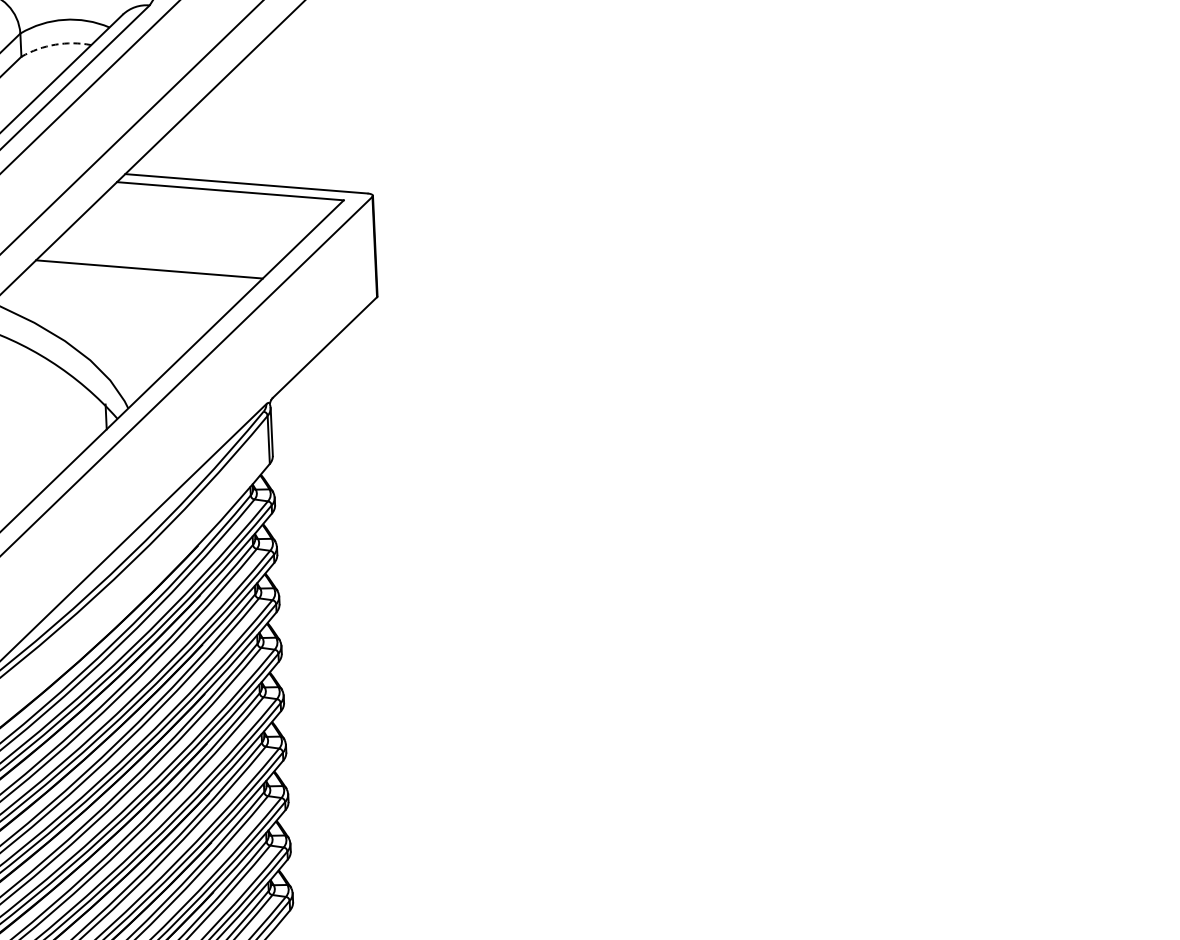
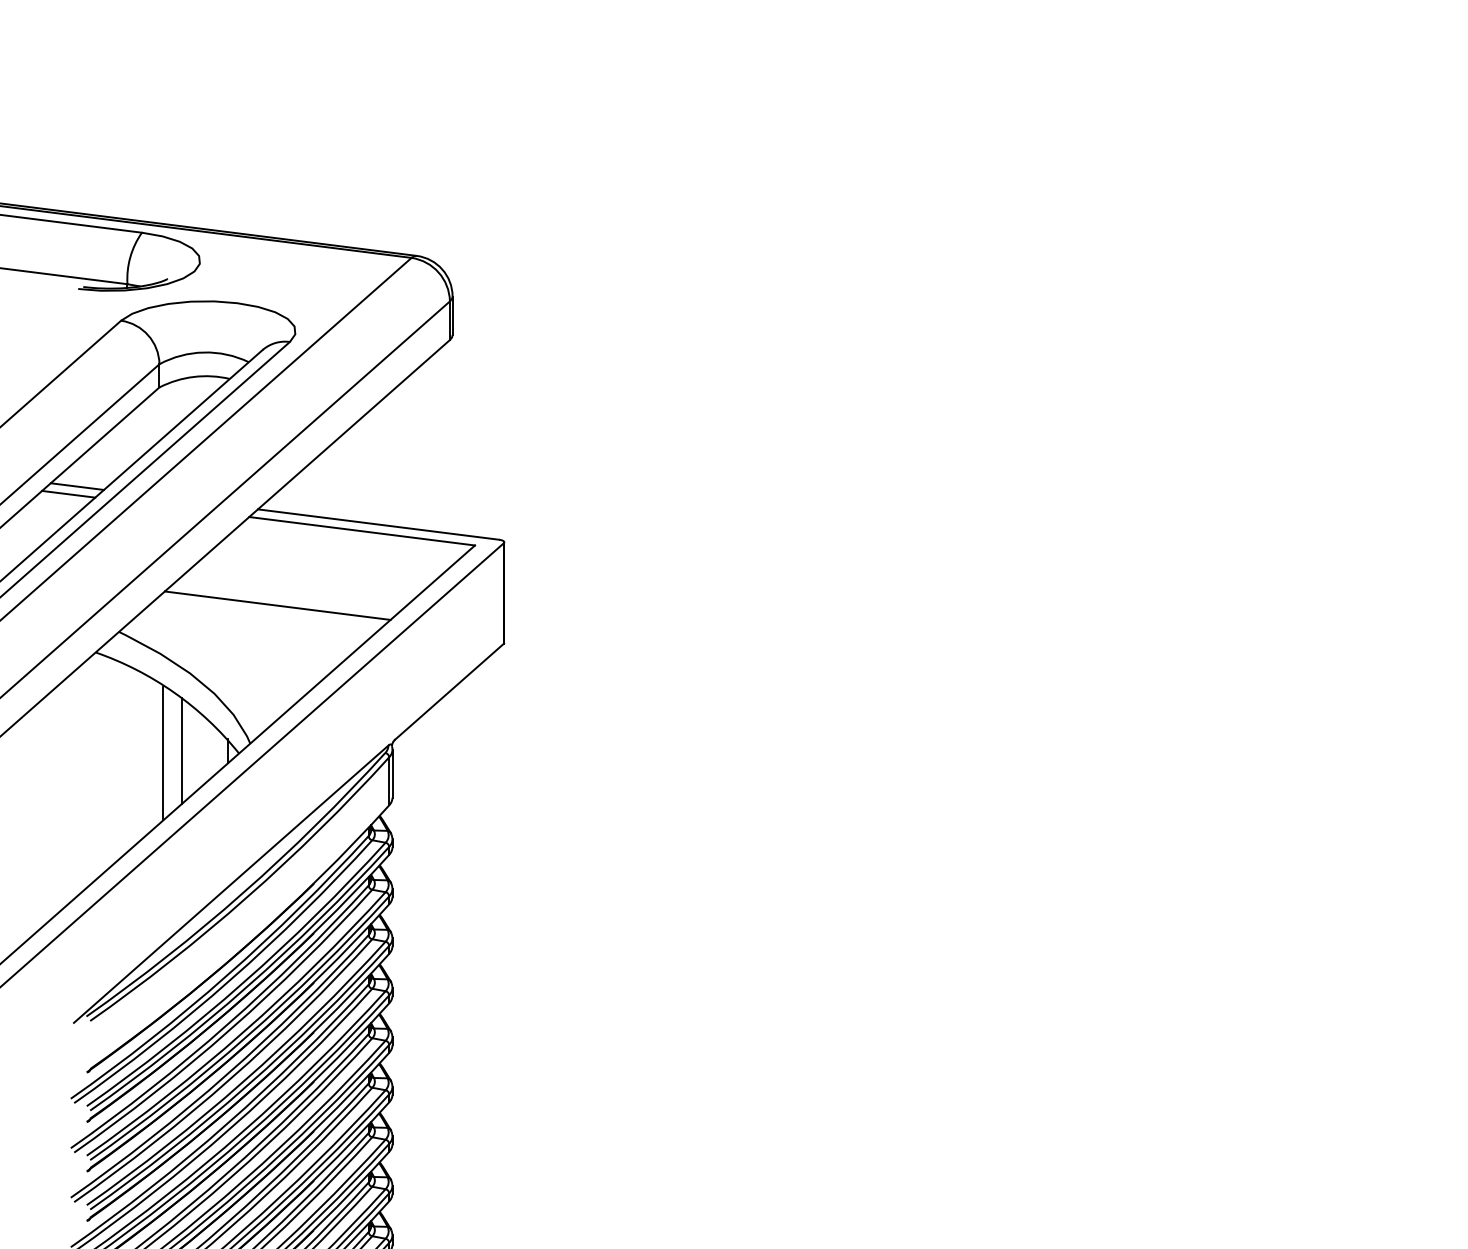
arc: (54, 44) -> (193, 376), dashed -> solid
line: (59, 419) -> (181, 751), added
line: (42, 422) -> (163, 753), added

